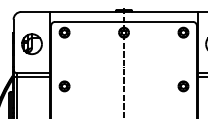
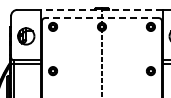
line: (123, 11) -> (101, 9), solid -> dashed
line: (123, 22) -> (101, 18), solid -> dashed

